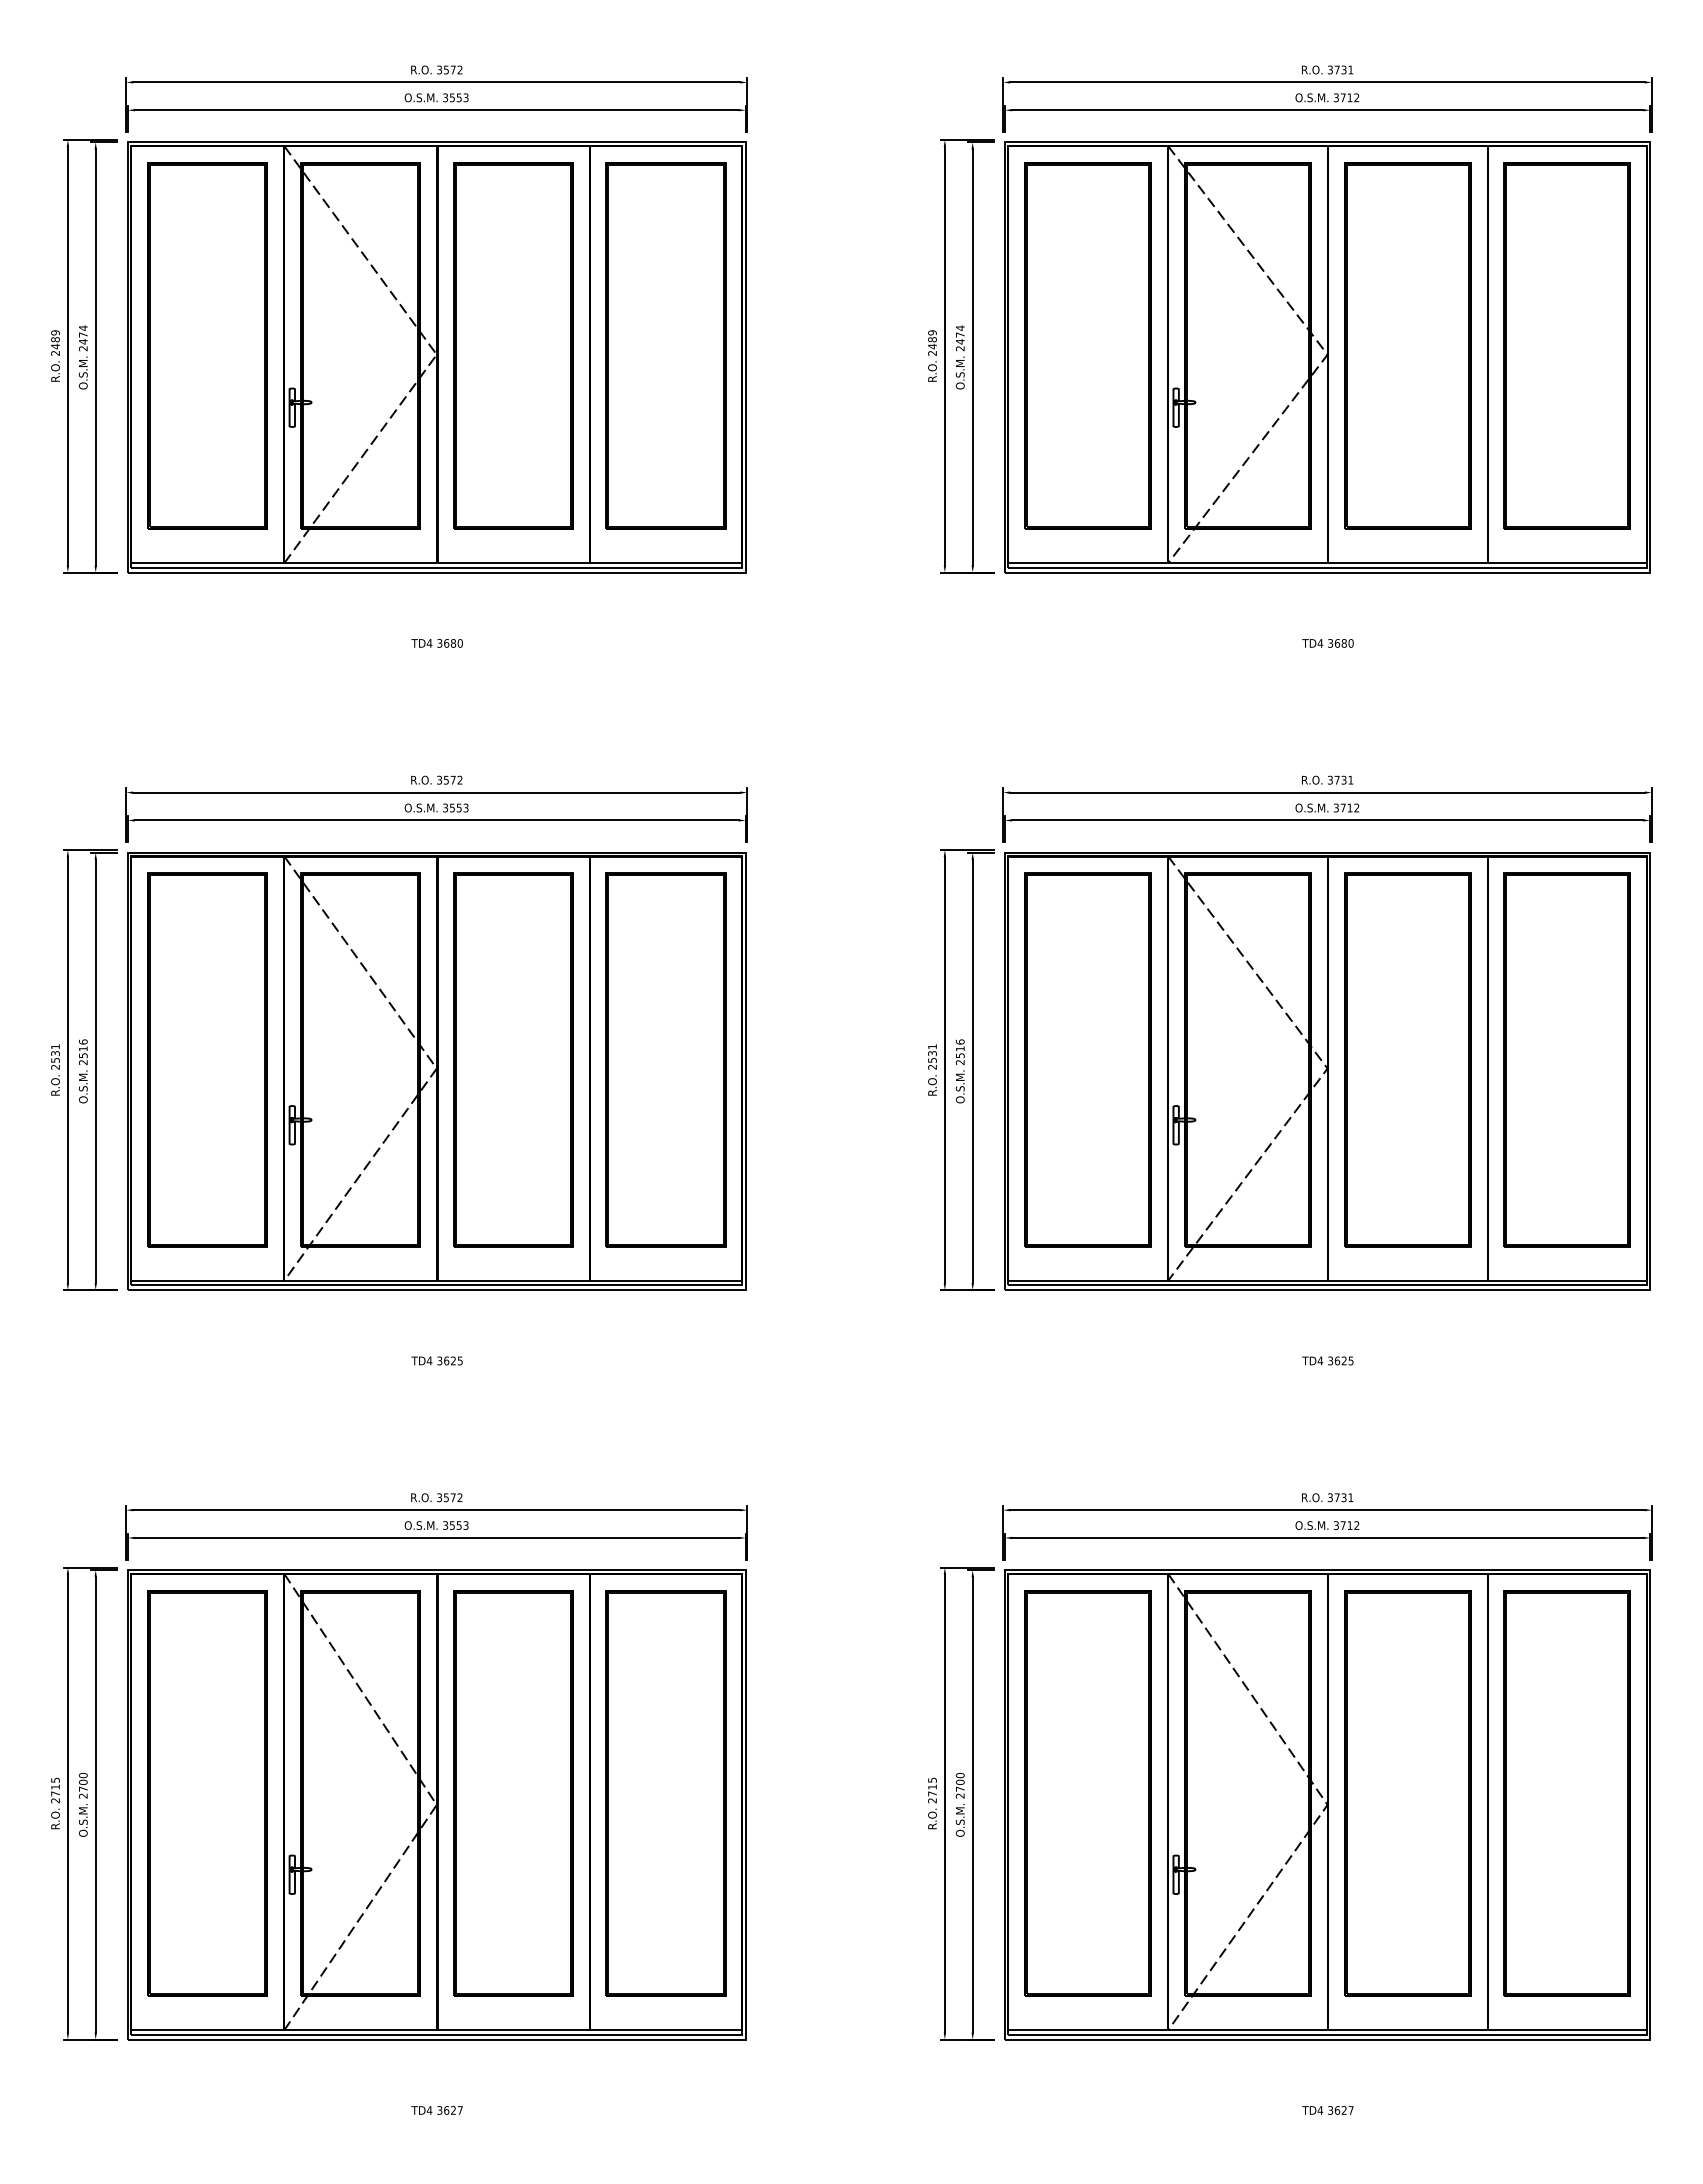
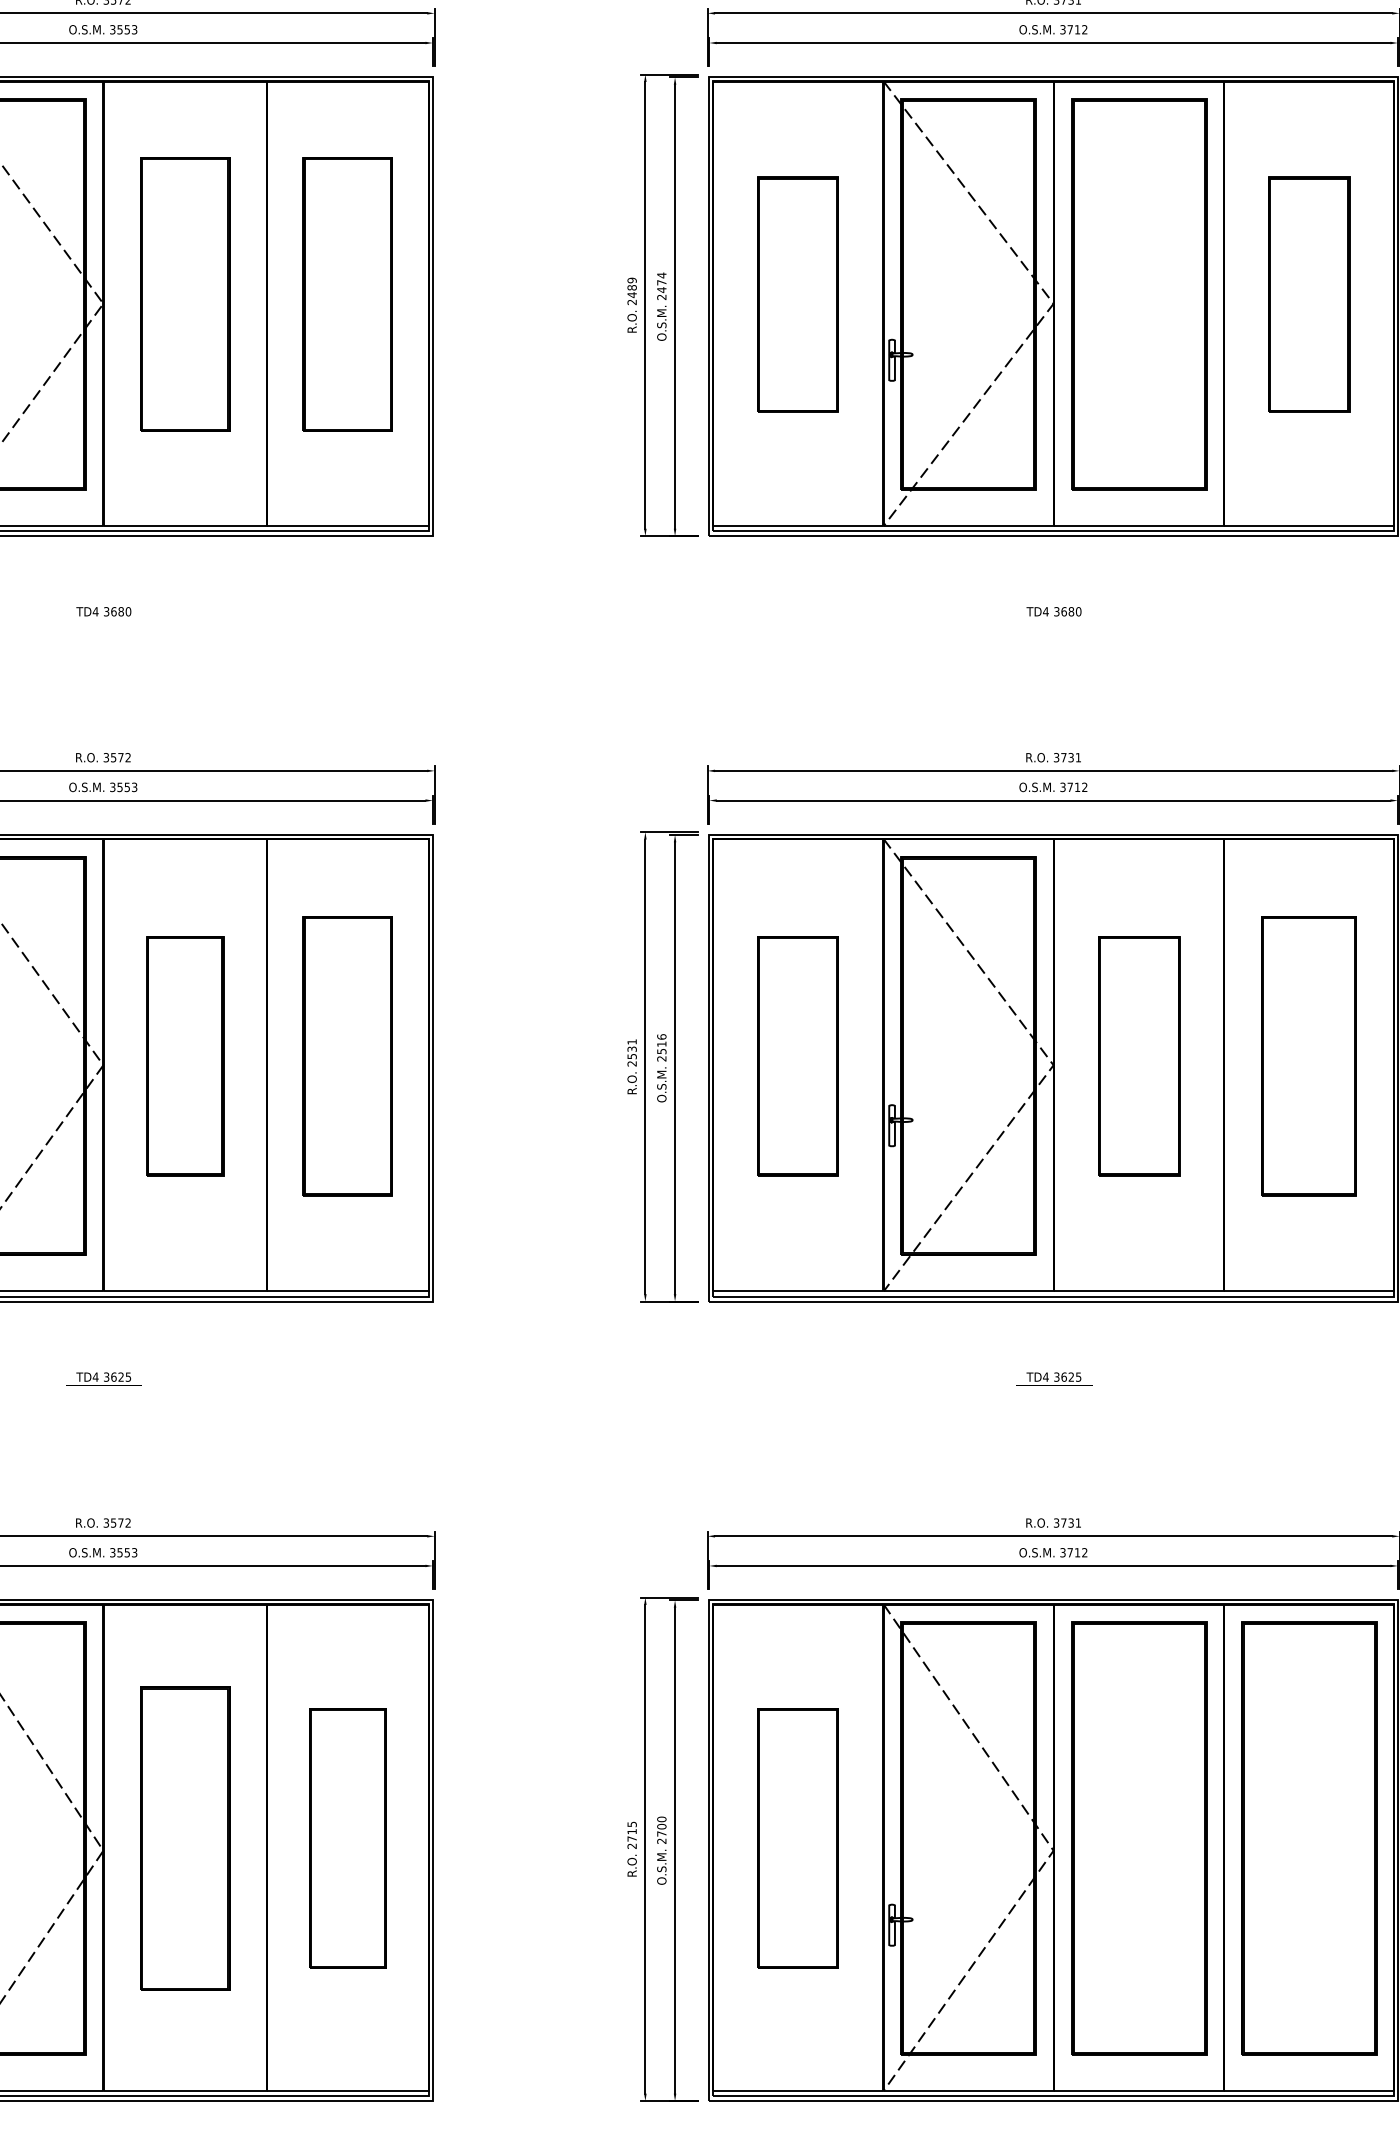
part: (513, 345) -> (185, 293), size x0.7
part: (665, 345) -> (347, 293), size x0.7
part: (1087, 345) -> (797, 293), size x0.6
part: (1566, 345) -> (1308, 293), size x0.6
part: (513, 1059) -> (185, 1055), size x0.6
part: (665, 1059) -> (347, 1055), size x0.7
part: (1087, 1059) -> (797, 1055), size x0.6
part: (1407, 1059) -> (1138, 1055), size x0.6
part: (1566, 1059) -> (1308, 1055), size x0.7
part: (513, 1793) -> (185, 1838), size x0.7
part: (665, 1793) -> (347, 1838), size x0.6
part: (1087, 1793) -> (797, 1838), size x0.6

